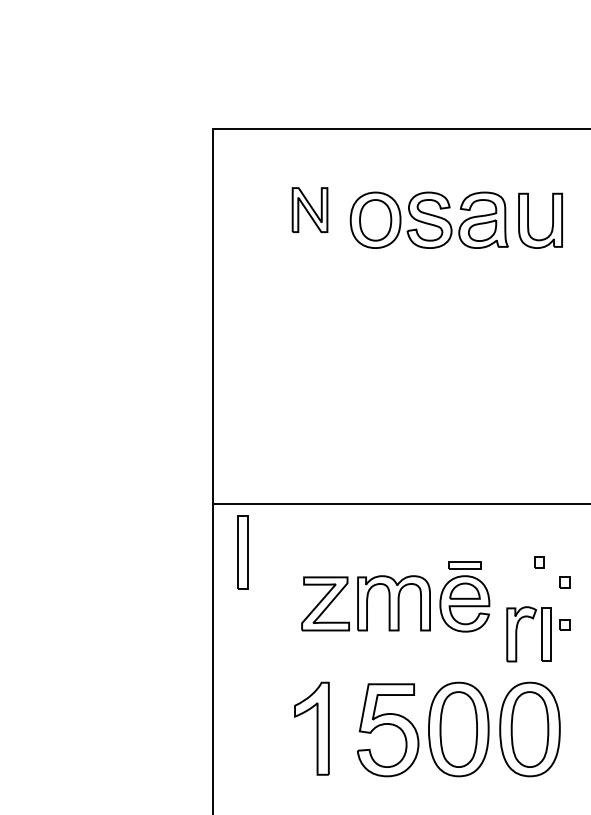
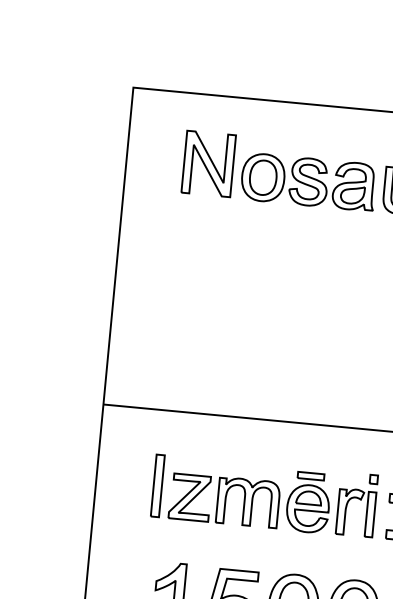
part: (309, 209) -> (208, 163), size x1.67
part: (242, 552) -> (157, 485), moved
part: (517, 634) -> (346, 512), moved

